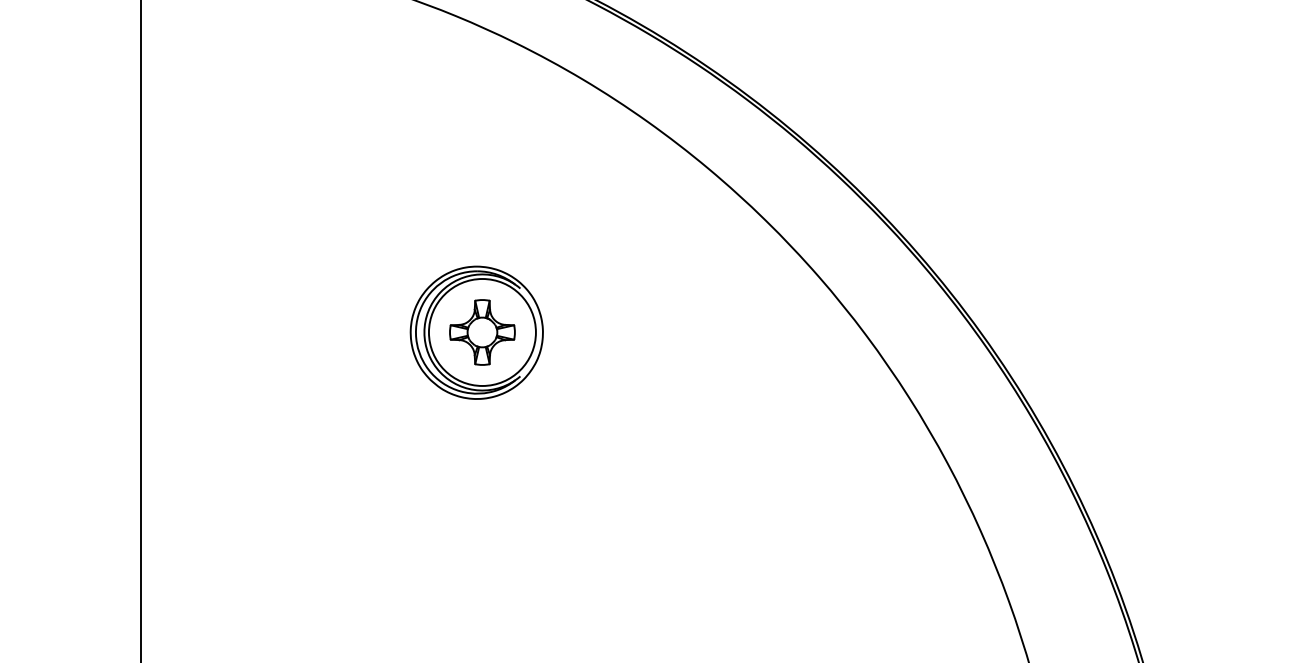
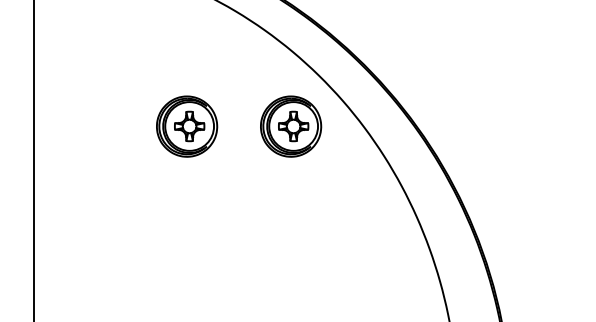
part: (705, 332) -> (291, 126), added

